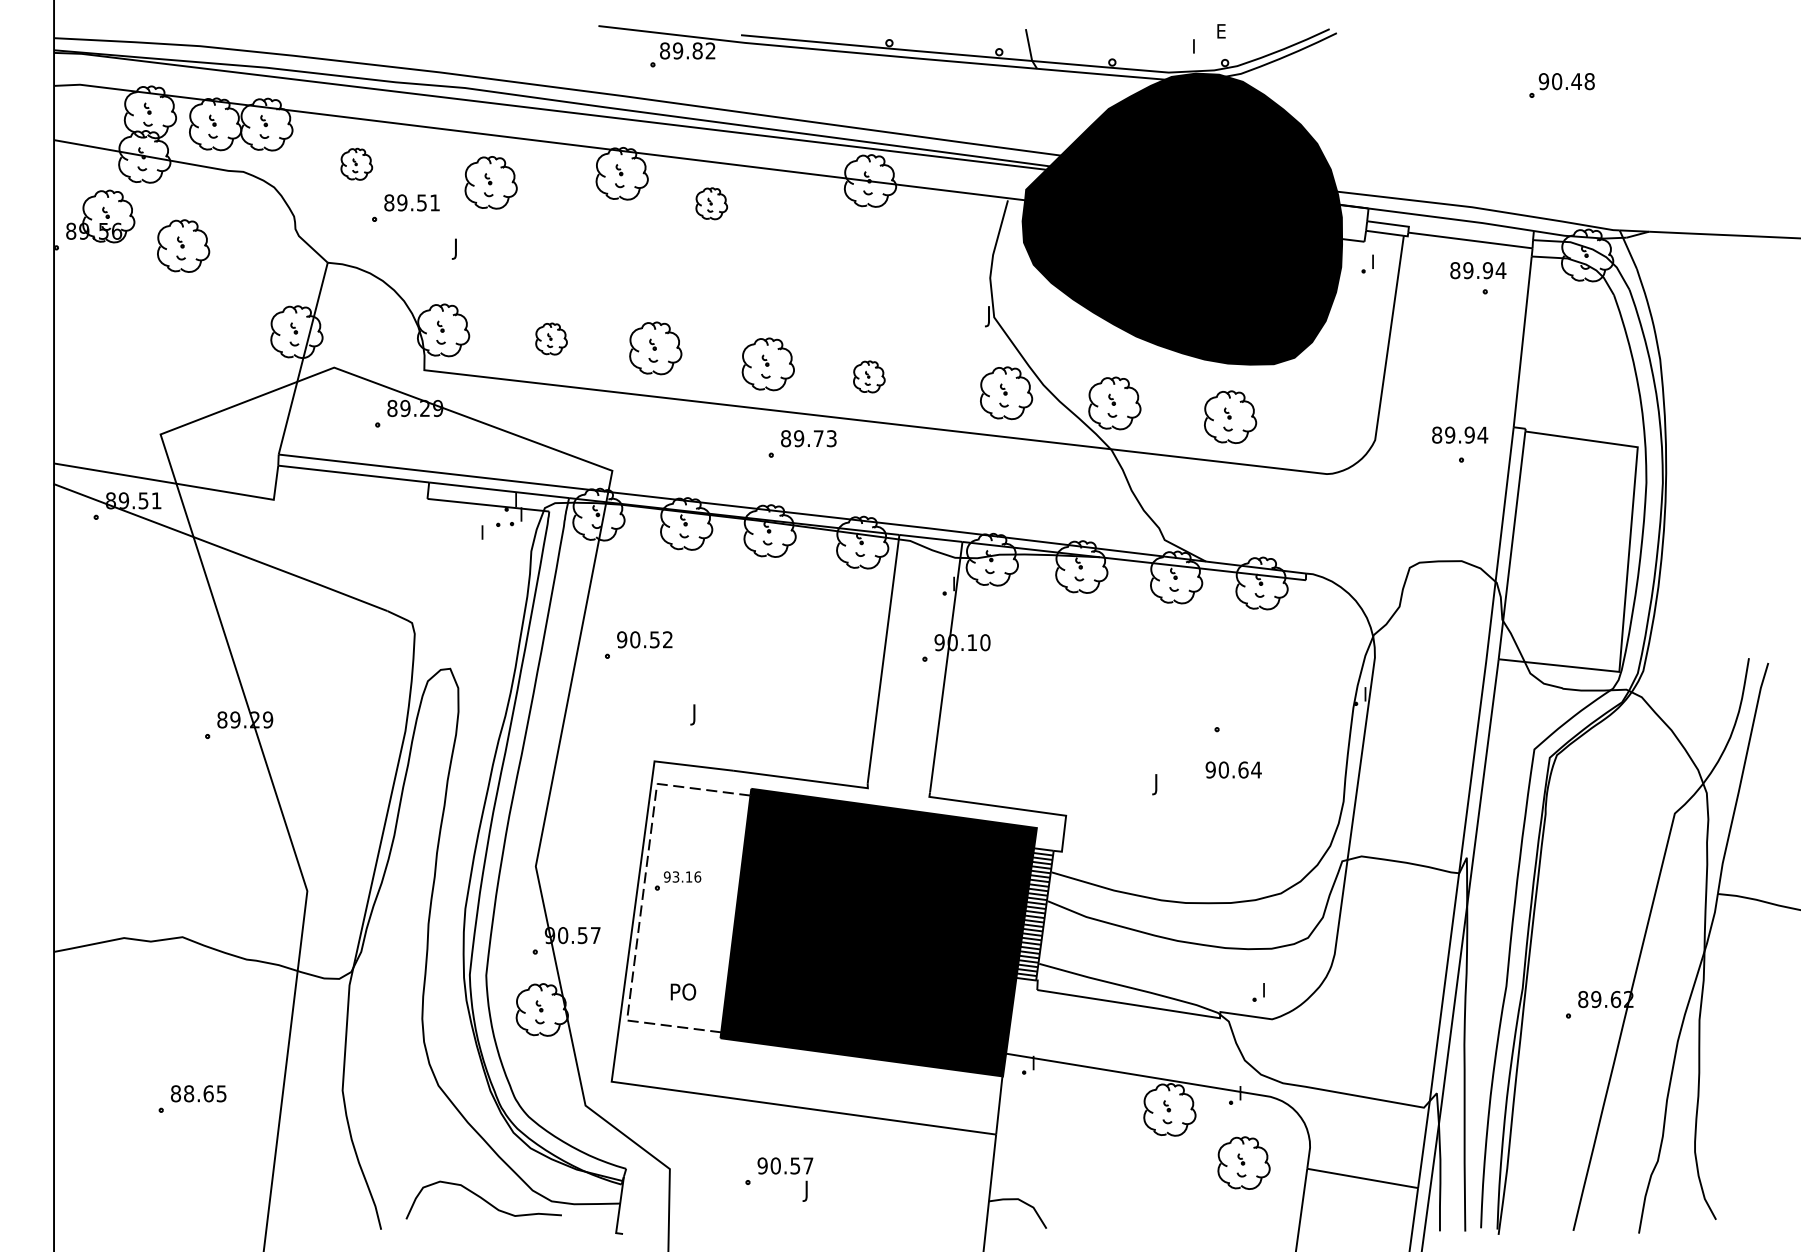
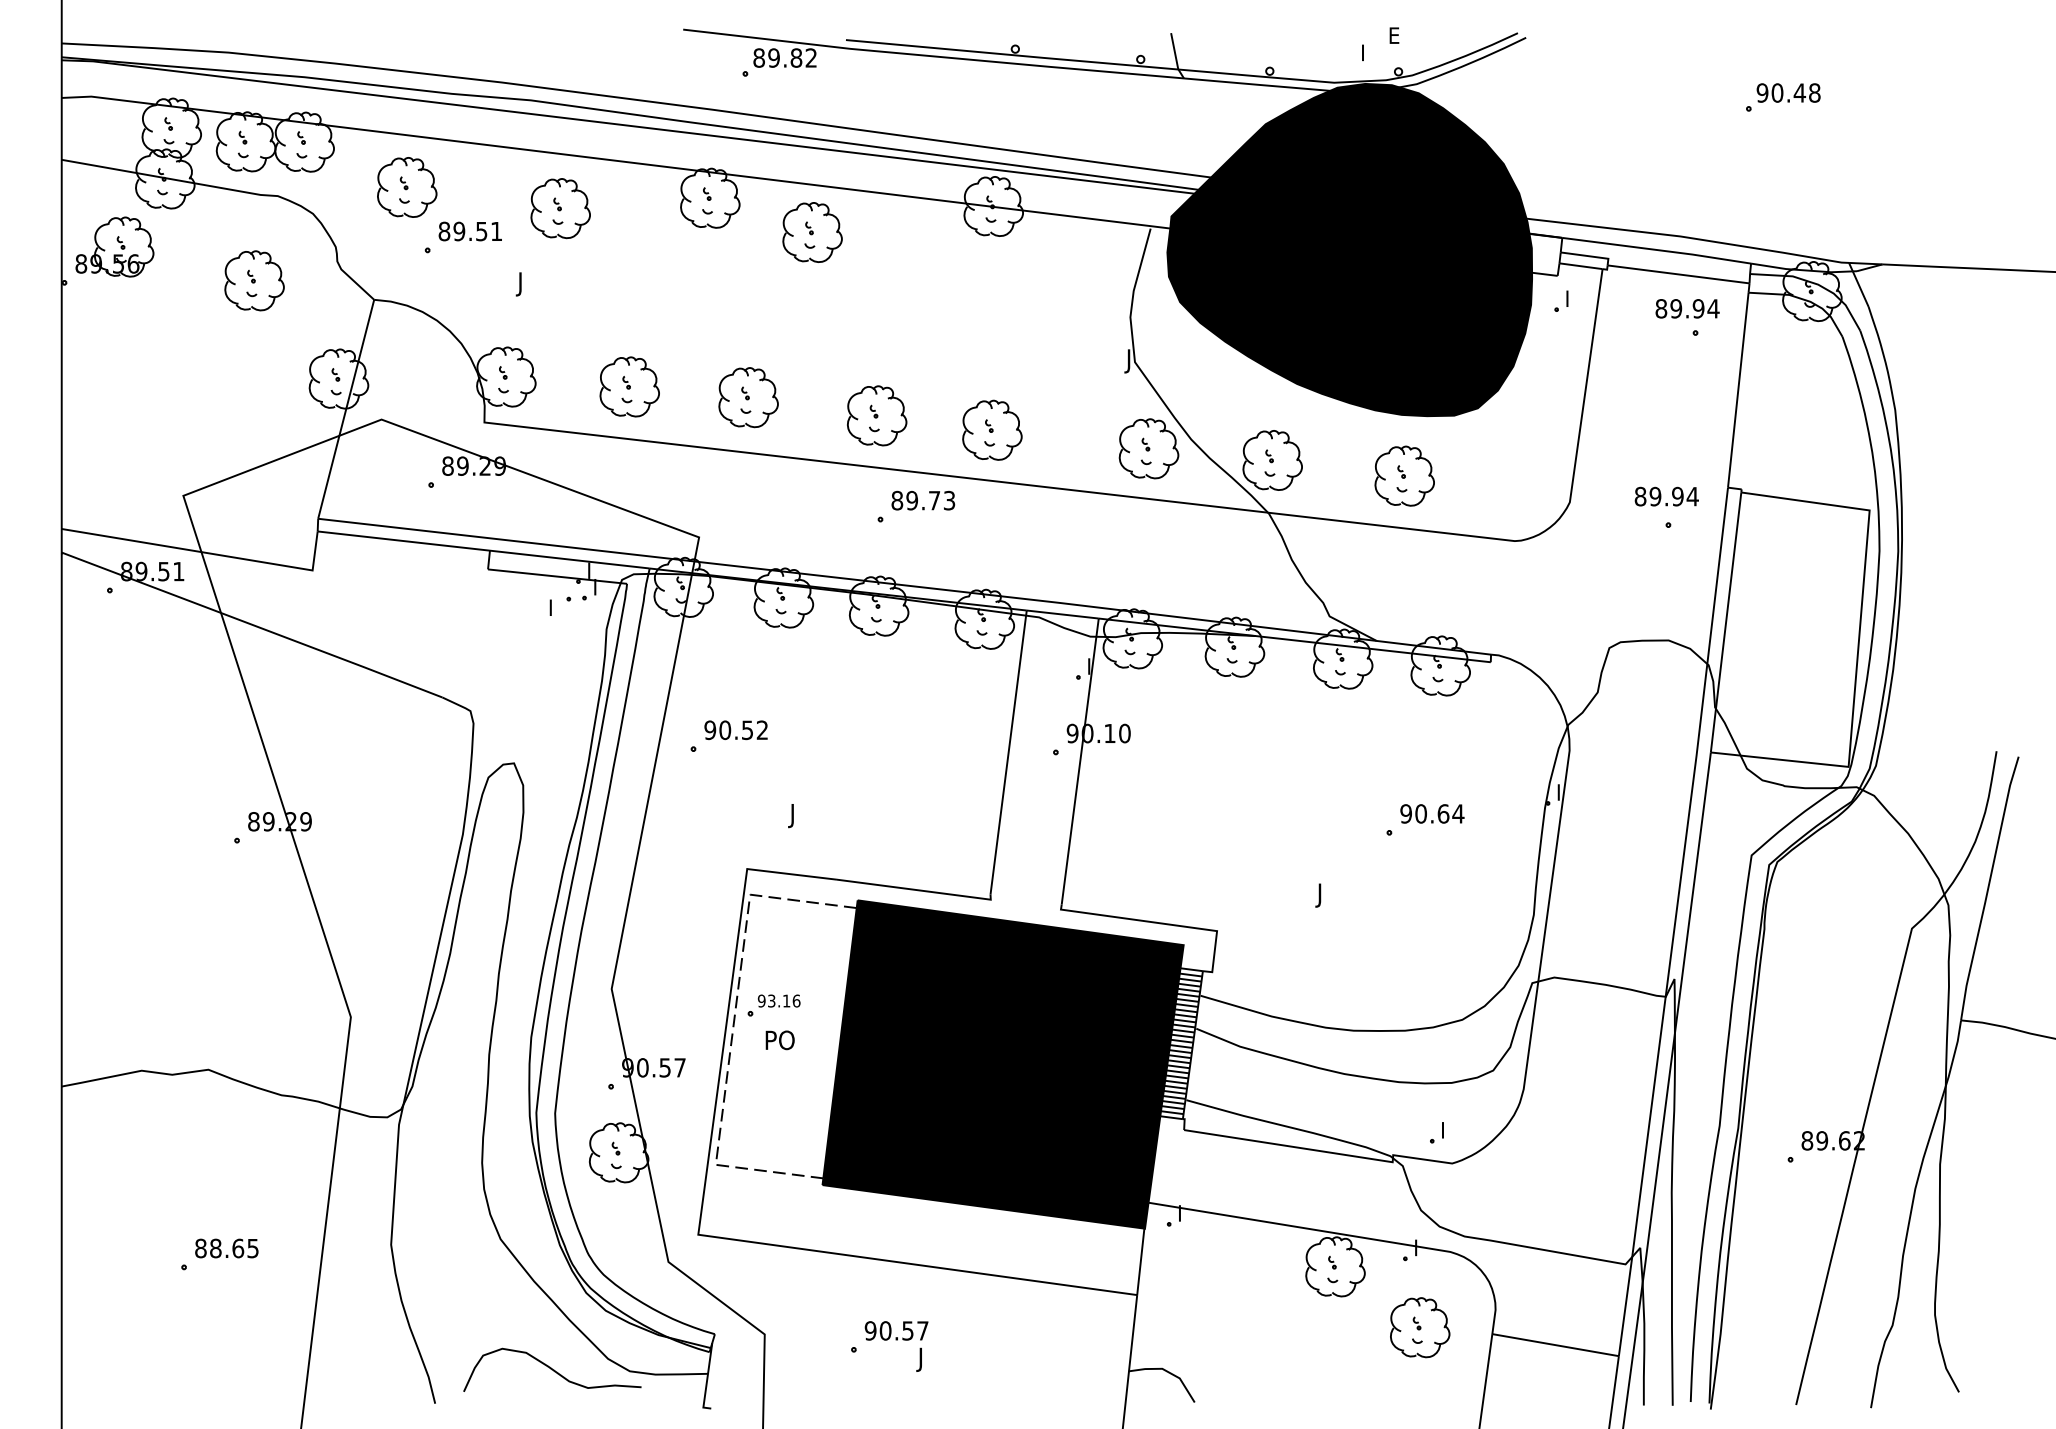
part: (356, 164) -> (407, 187), size x1.67
part: (711, 203) -> (812, 232), size x1.67
part: (183, 245) -> (254, 280), moved
part: (551, 338) -> (629, 386), size x1.67
part: (869, 376) -> (992, 429), size x1.67
text: (1233, 769) -> (1432, 813), moved
text: (682, 992) -> (779, 1040), moved

